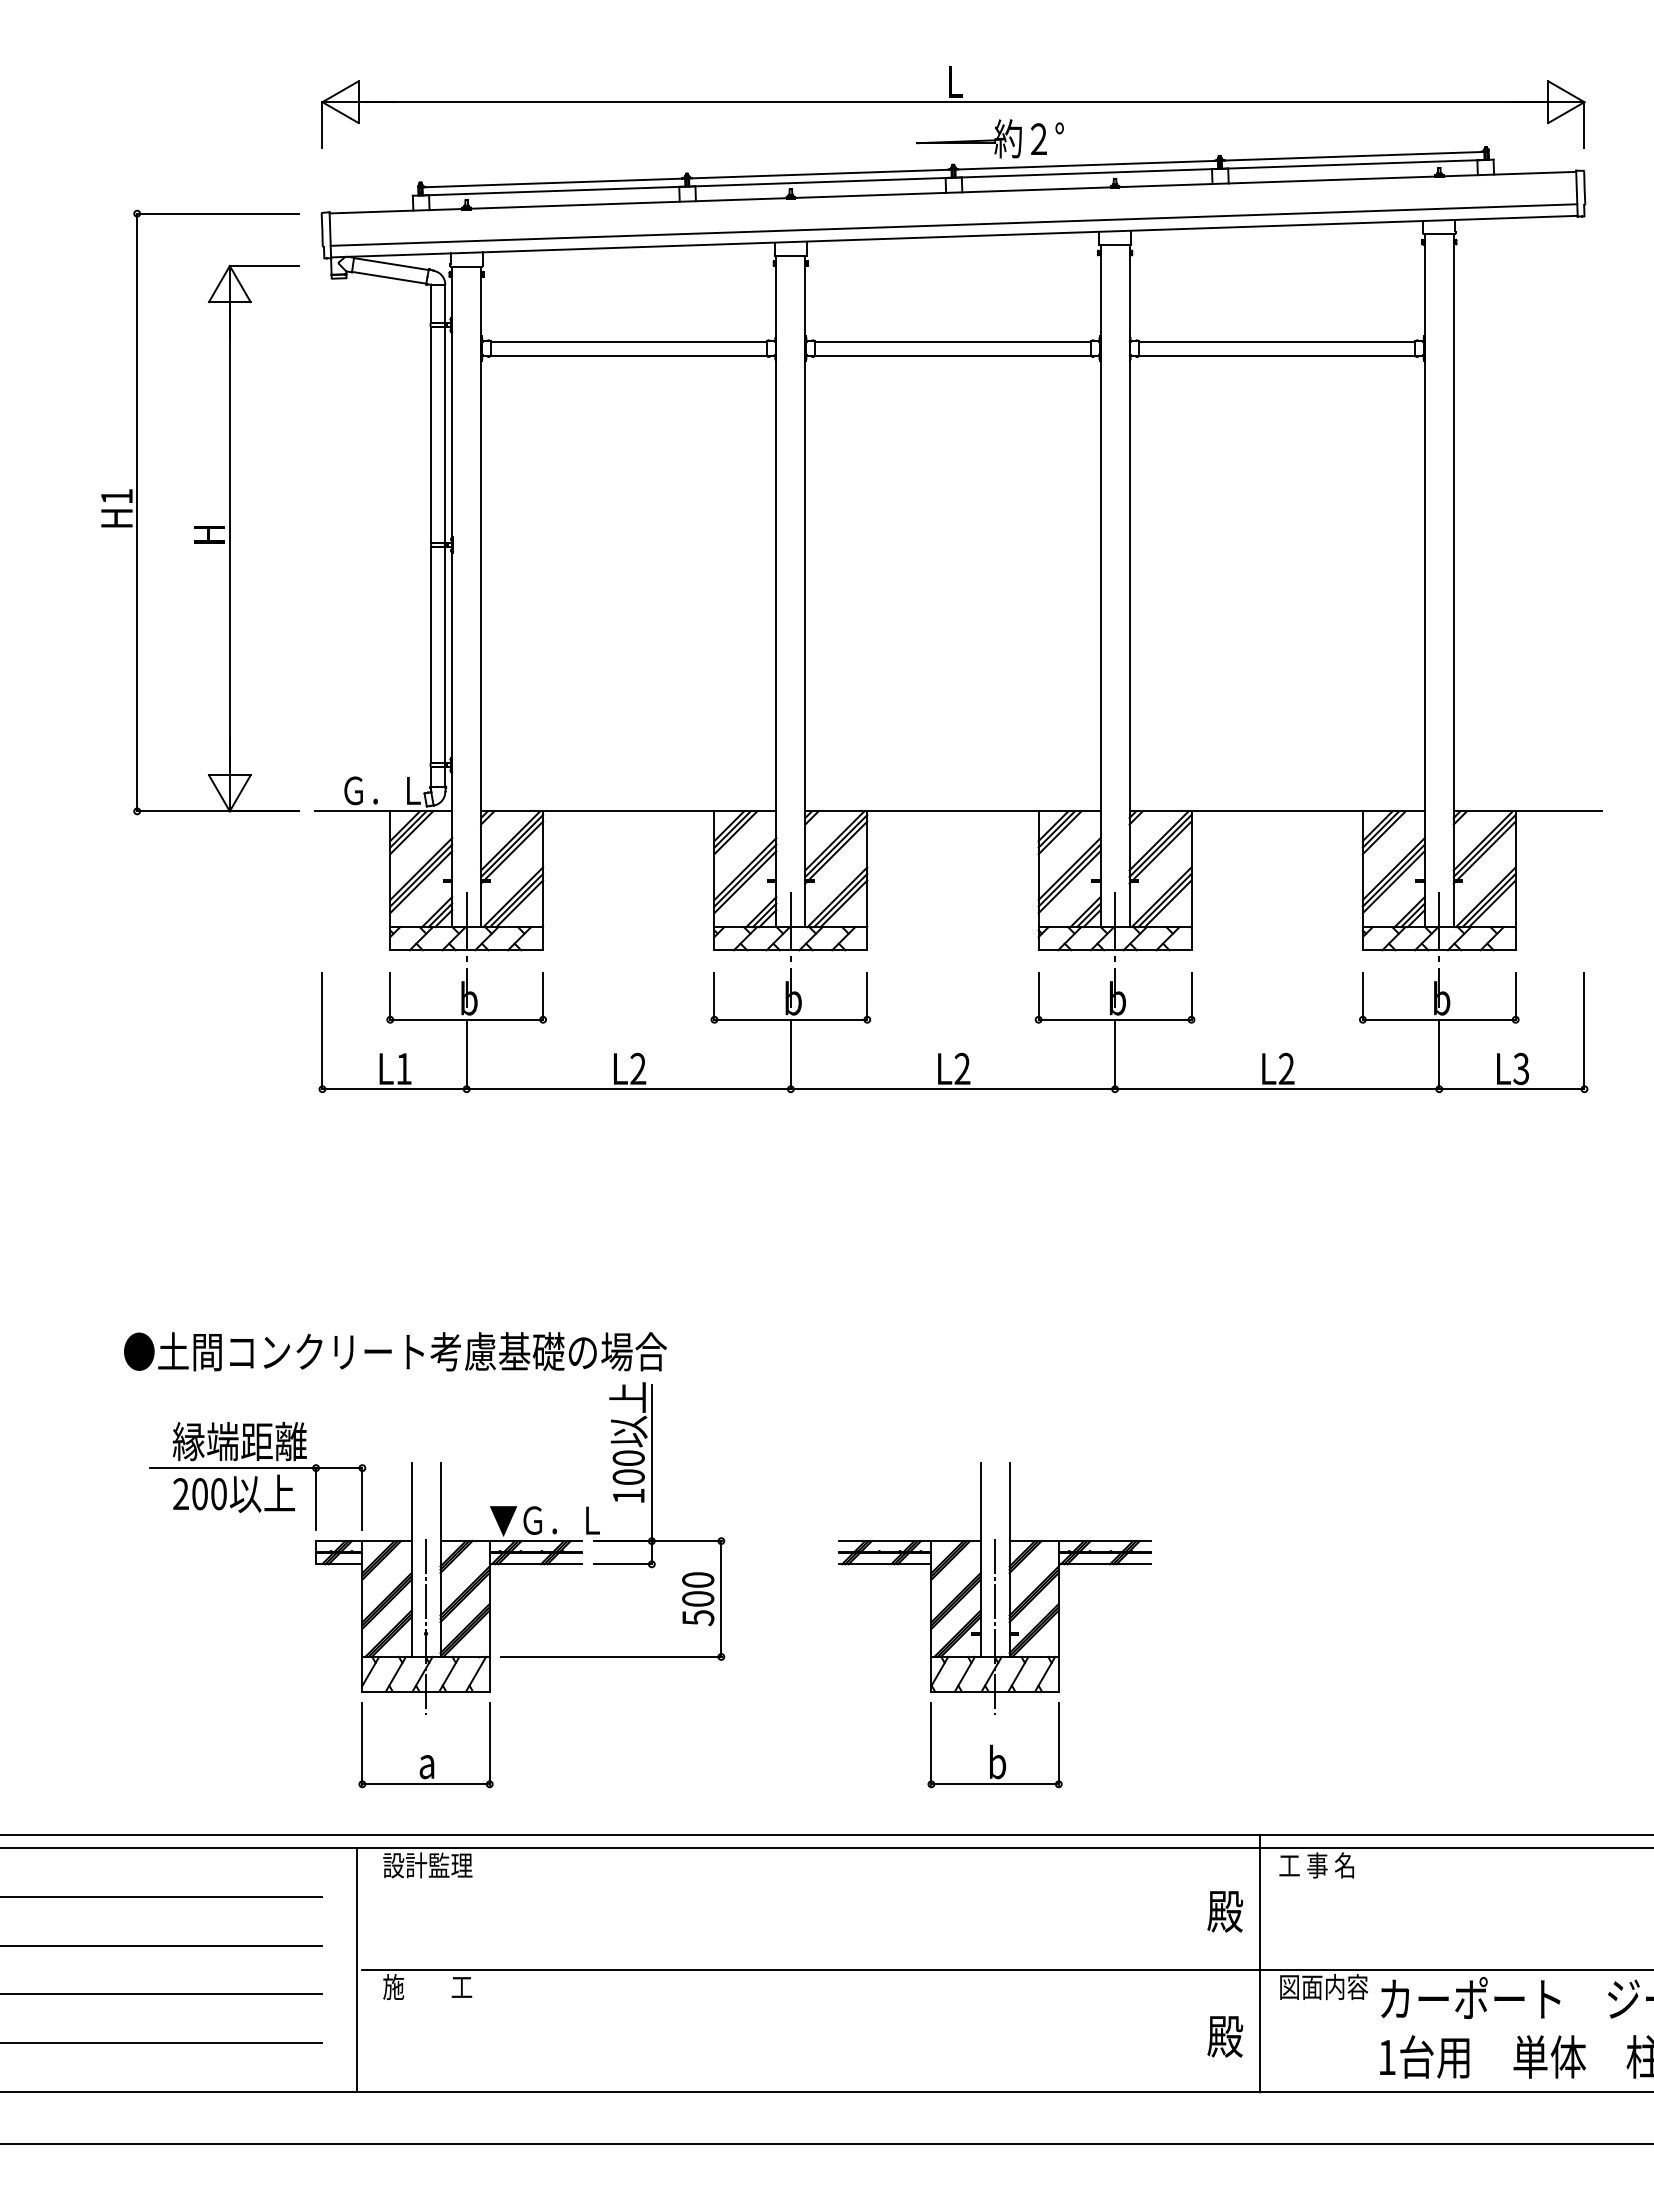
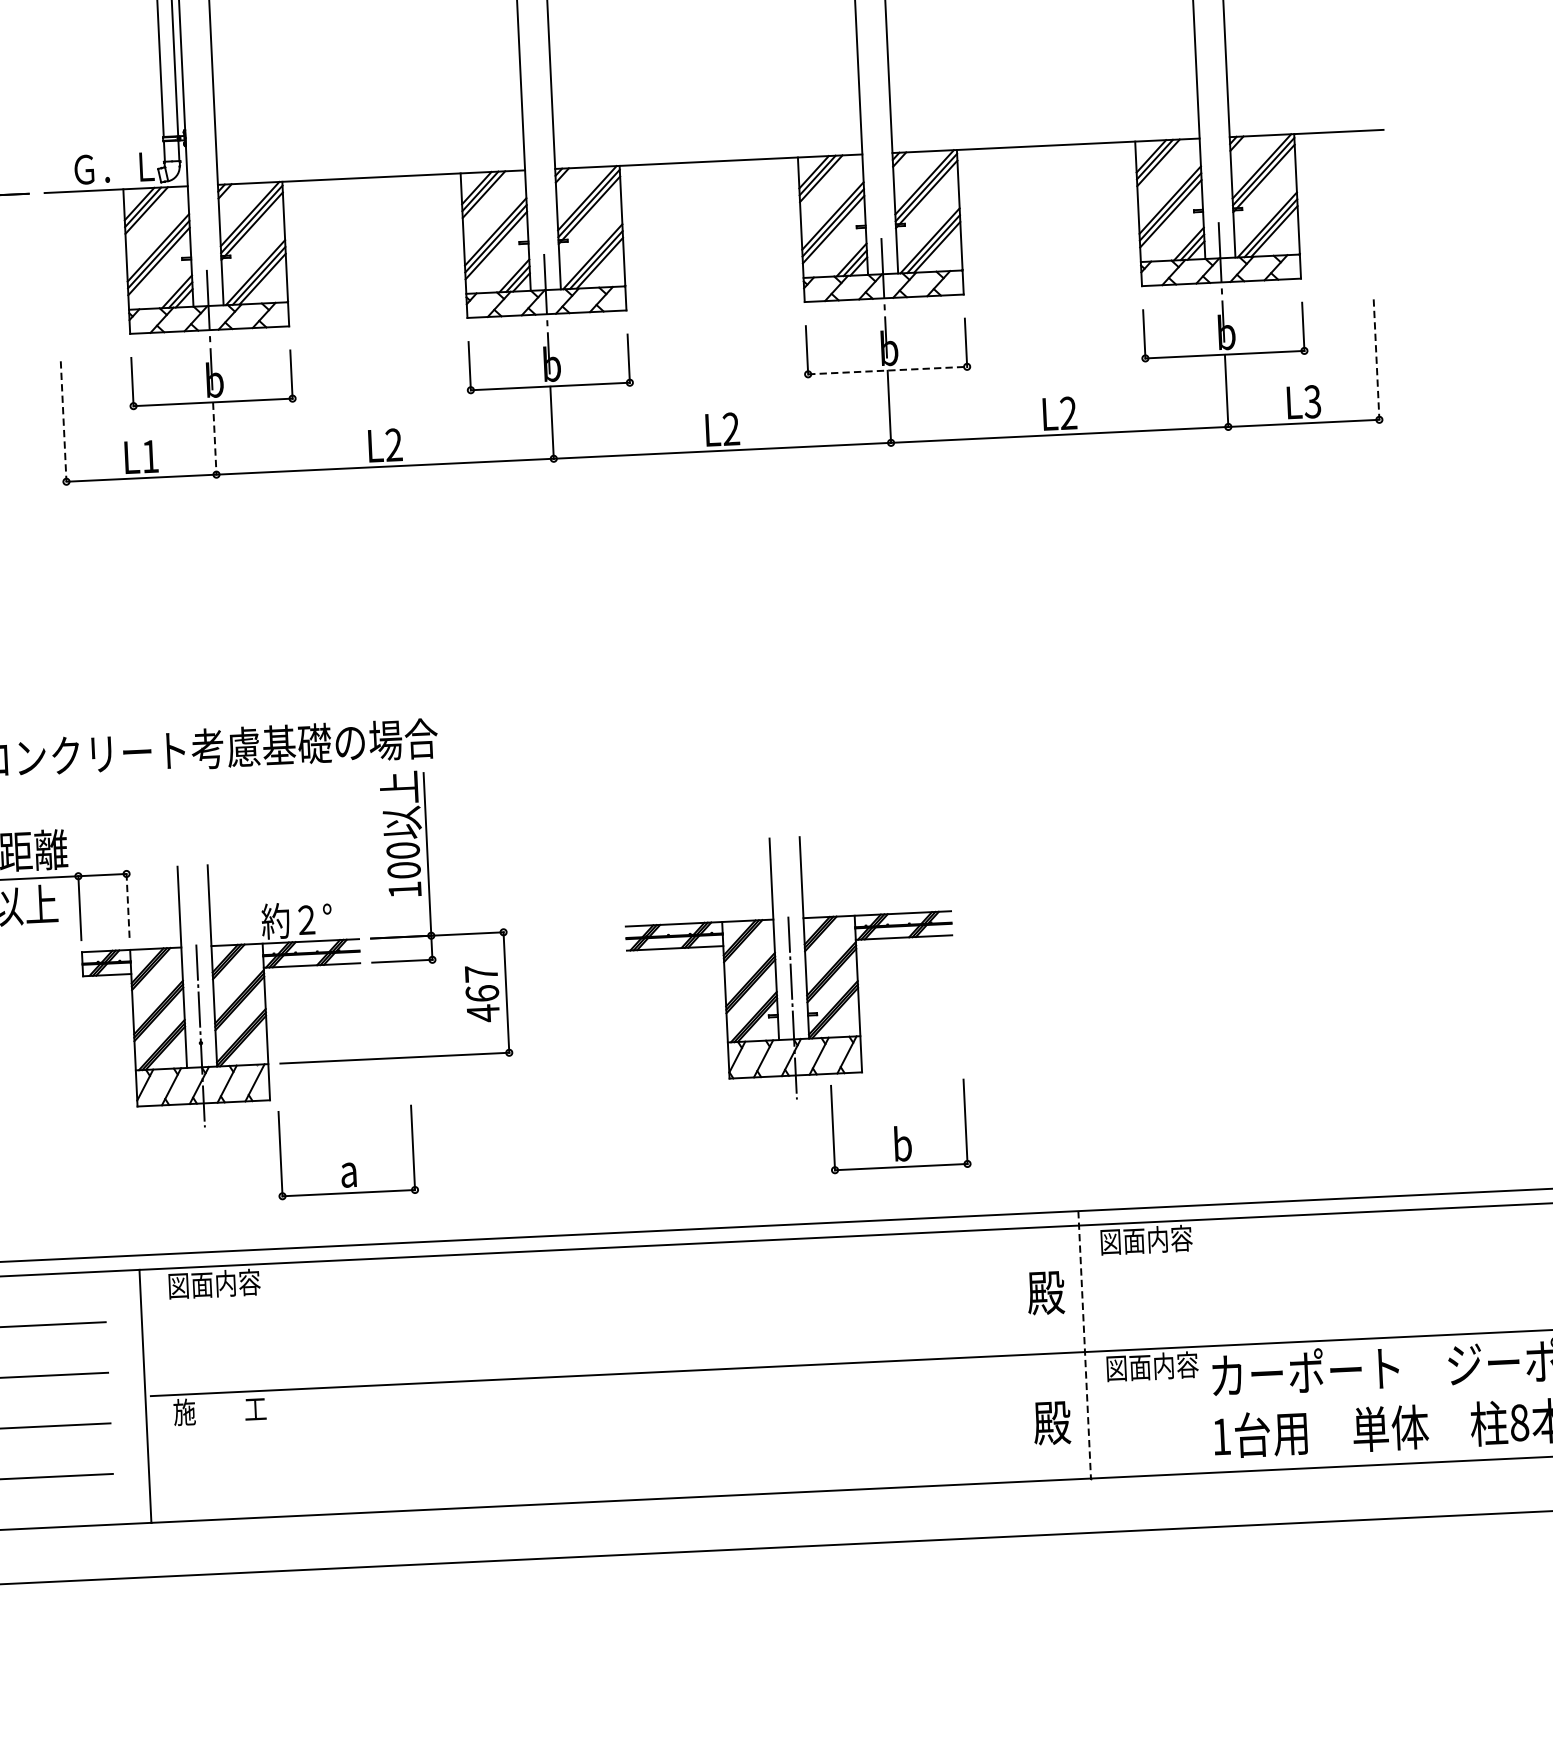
line: (1115, 1019) -> (888, 370), solid -> dashed
line: (322, 1031) -> (63, 421), solid -> dashed
line: (1584, 1031) -> (1376, 359), solid -> dashed
line: (466, 1054) -> (214, 438), solid -> dashed
line: (362, 1498) -> (128, 905), solid -> dashed
text: (544, 1519) -> (318, 918), ▼Ｇ．Ｌ -> 約２°
text: (698, 1599) -> (482, 994), 500 -> 467
part: (994, 1745) -> (898, 1126), moved
part: (425, 1755) -> (346, 1163), moved
text: (427, 1865) -> (213, 1284), 設計監理 -> 図面内容
text: (1323, 1865) -> (1145, 1240), 工 事 名 -> 図面内容
line: (1259, 1963) -> (1084, 1345), solid -> dashed

